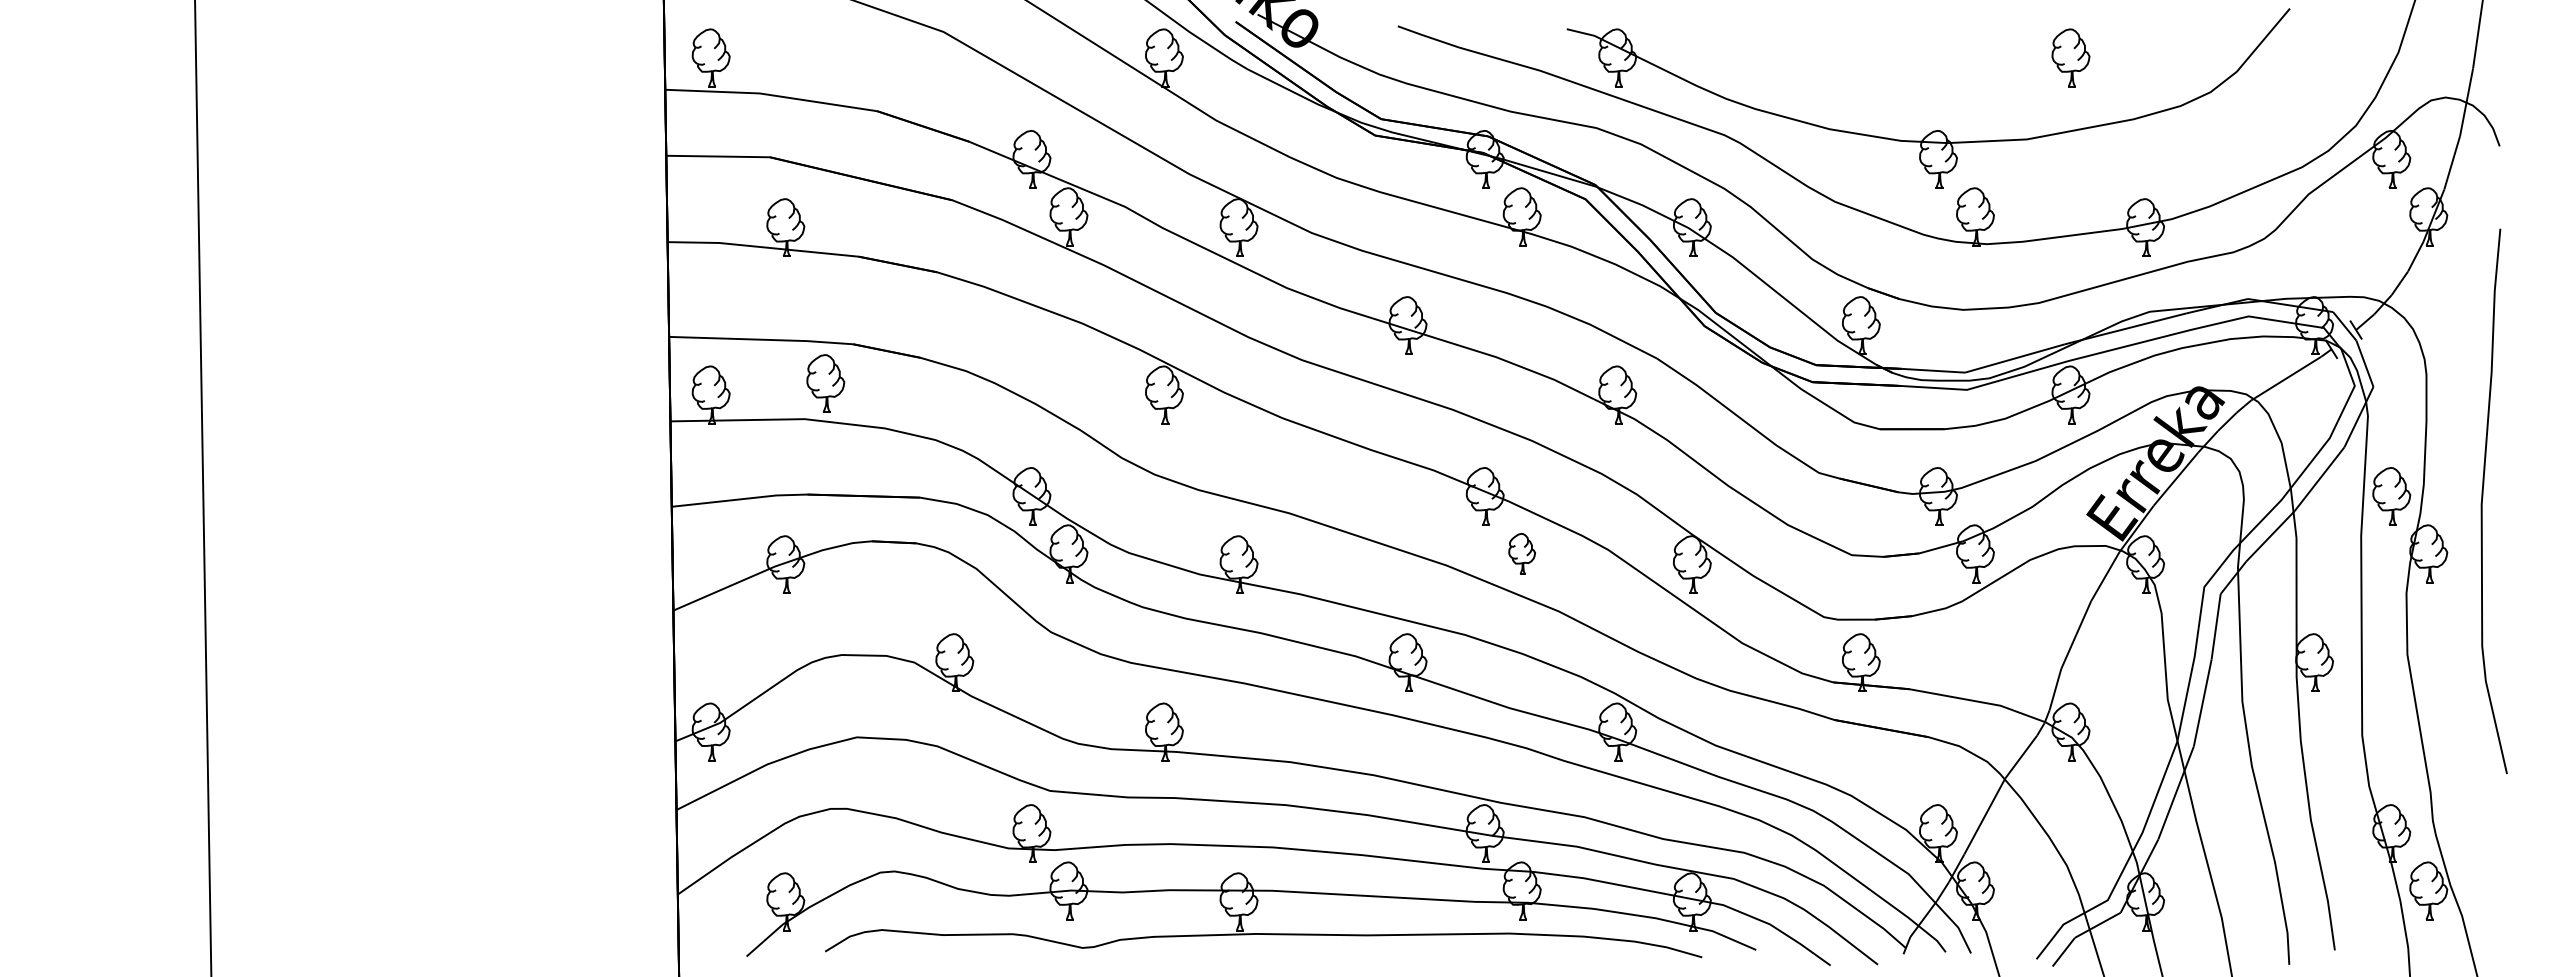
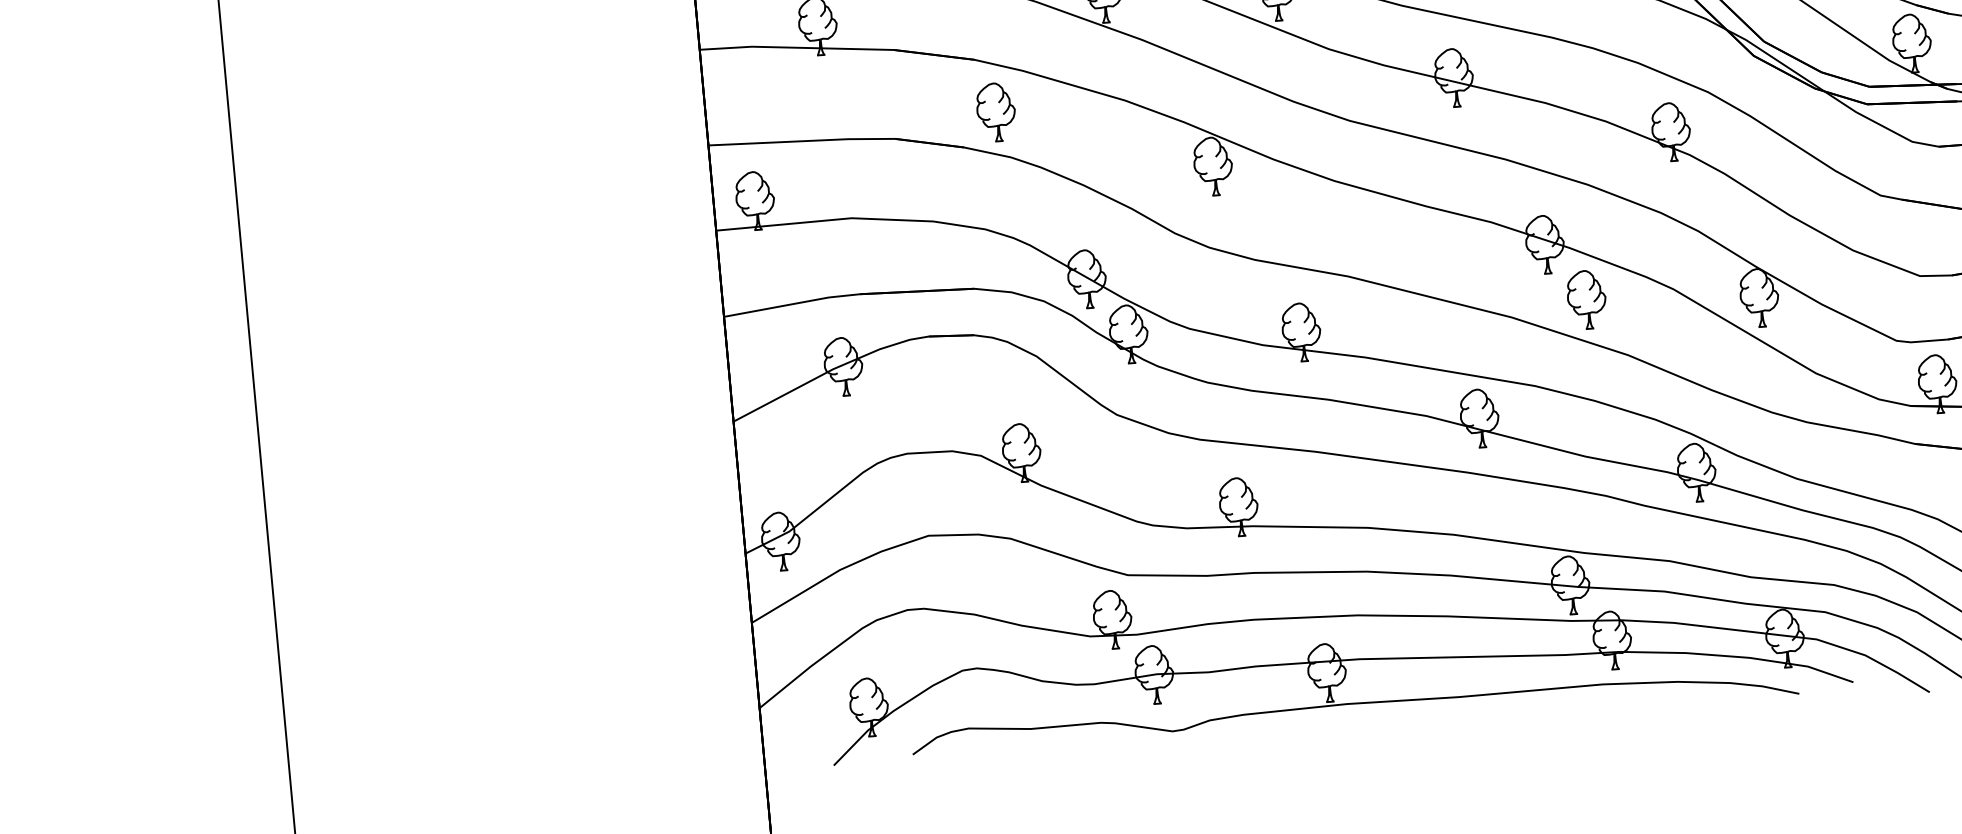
part: (825, 383) -> (995, 112), moved
part: (1521, 553) -> (1586, 299), size x1.43

